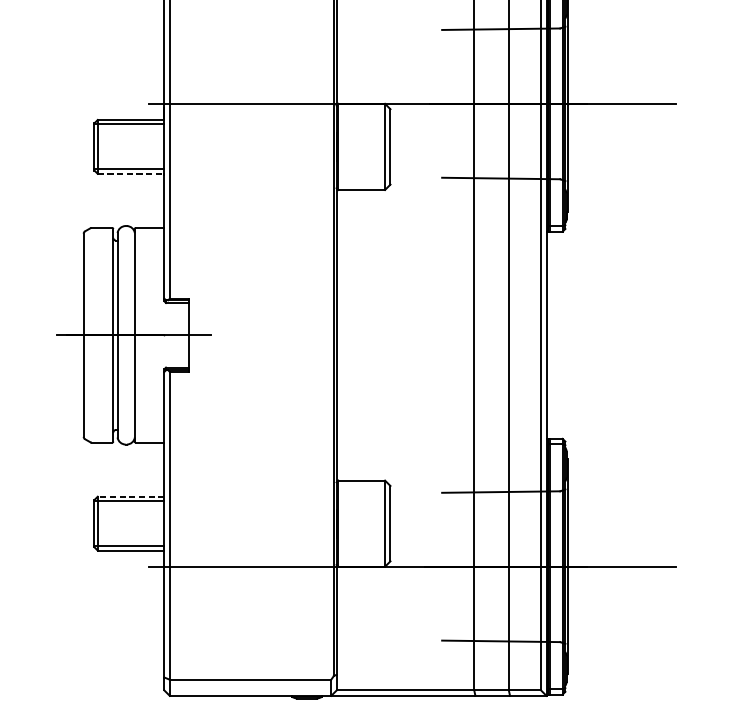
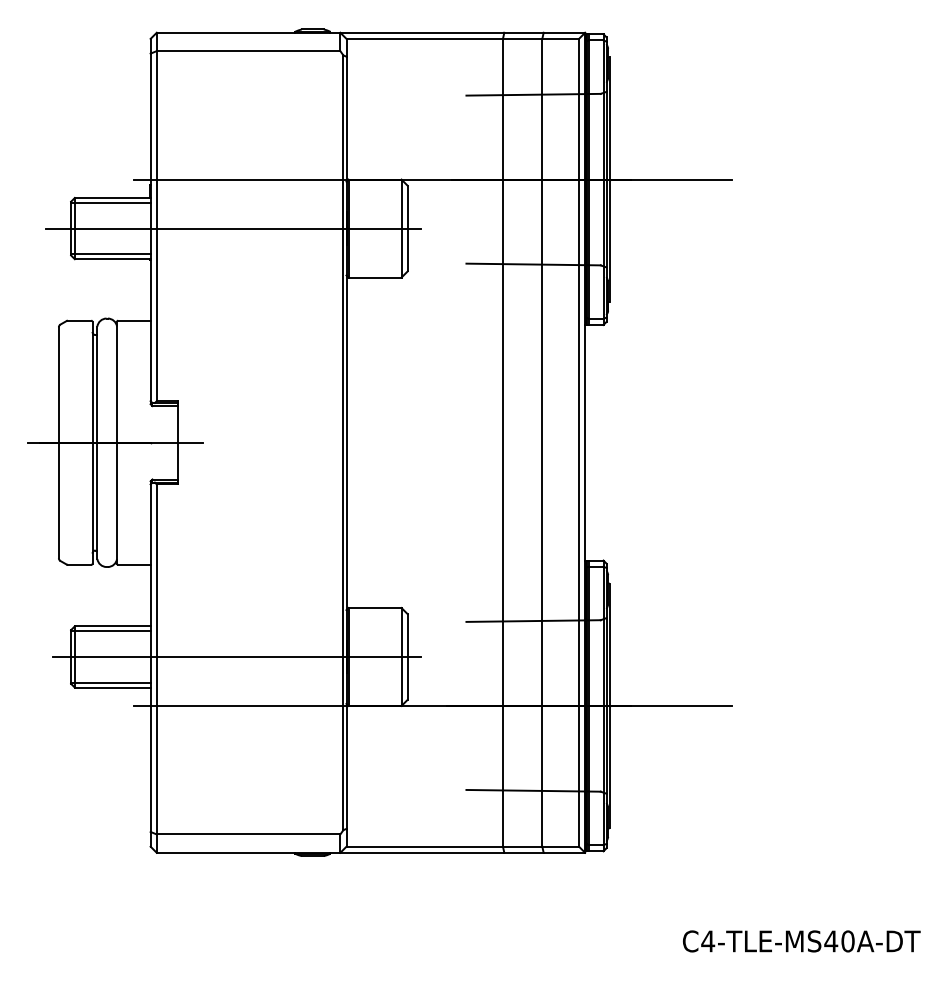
line: (236, 146) -> (232, 228), added
line: (130, 174) -> (112, 259), dashed -> solid
line: (130, 496) -> (112, 626), dashed -> solid
line: (239, 523) -> (236, 656), added

